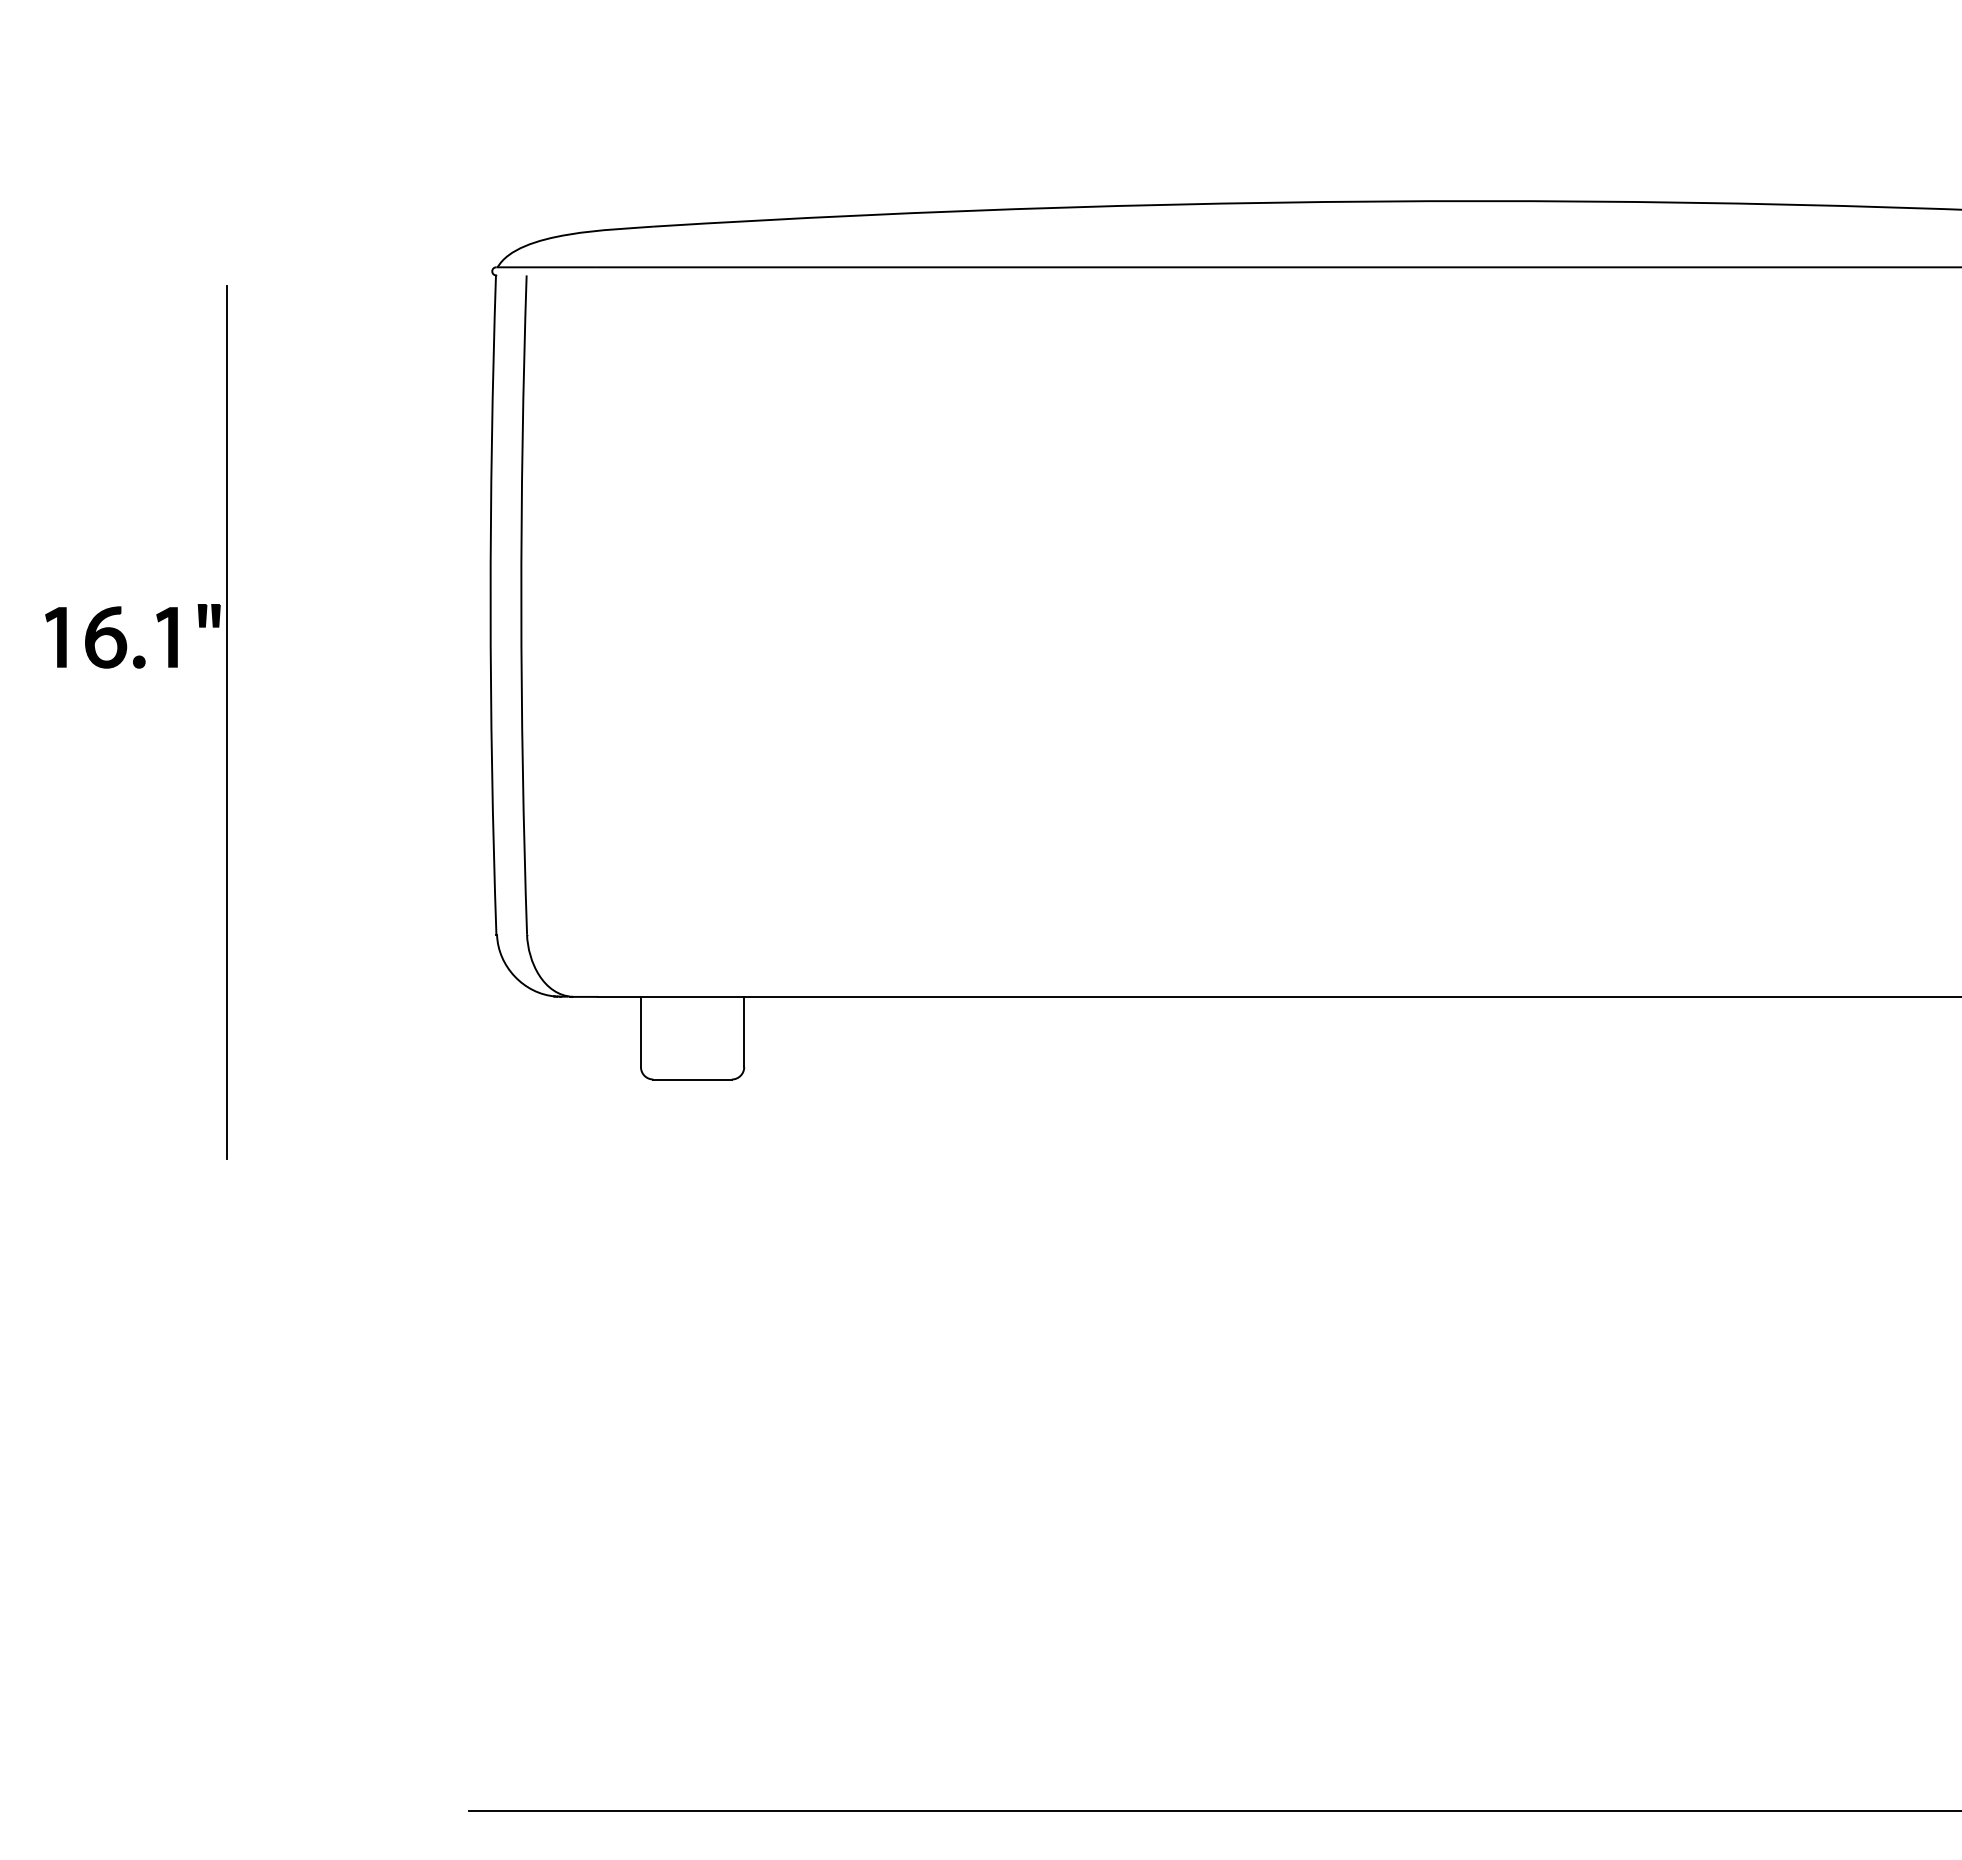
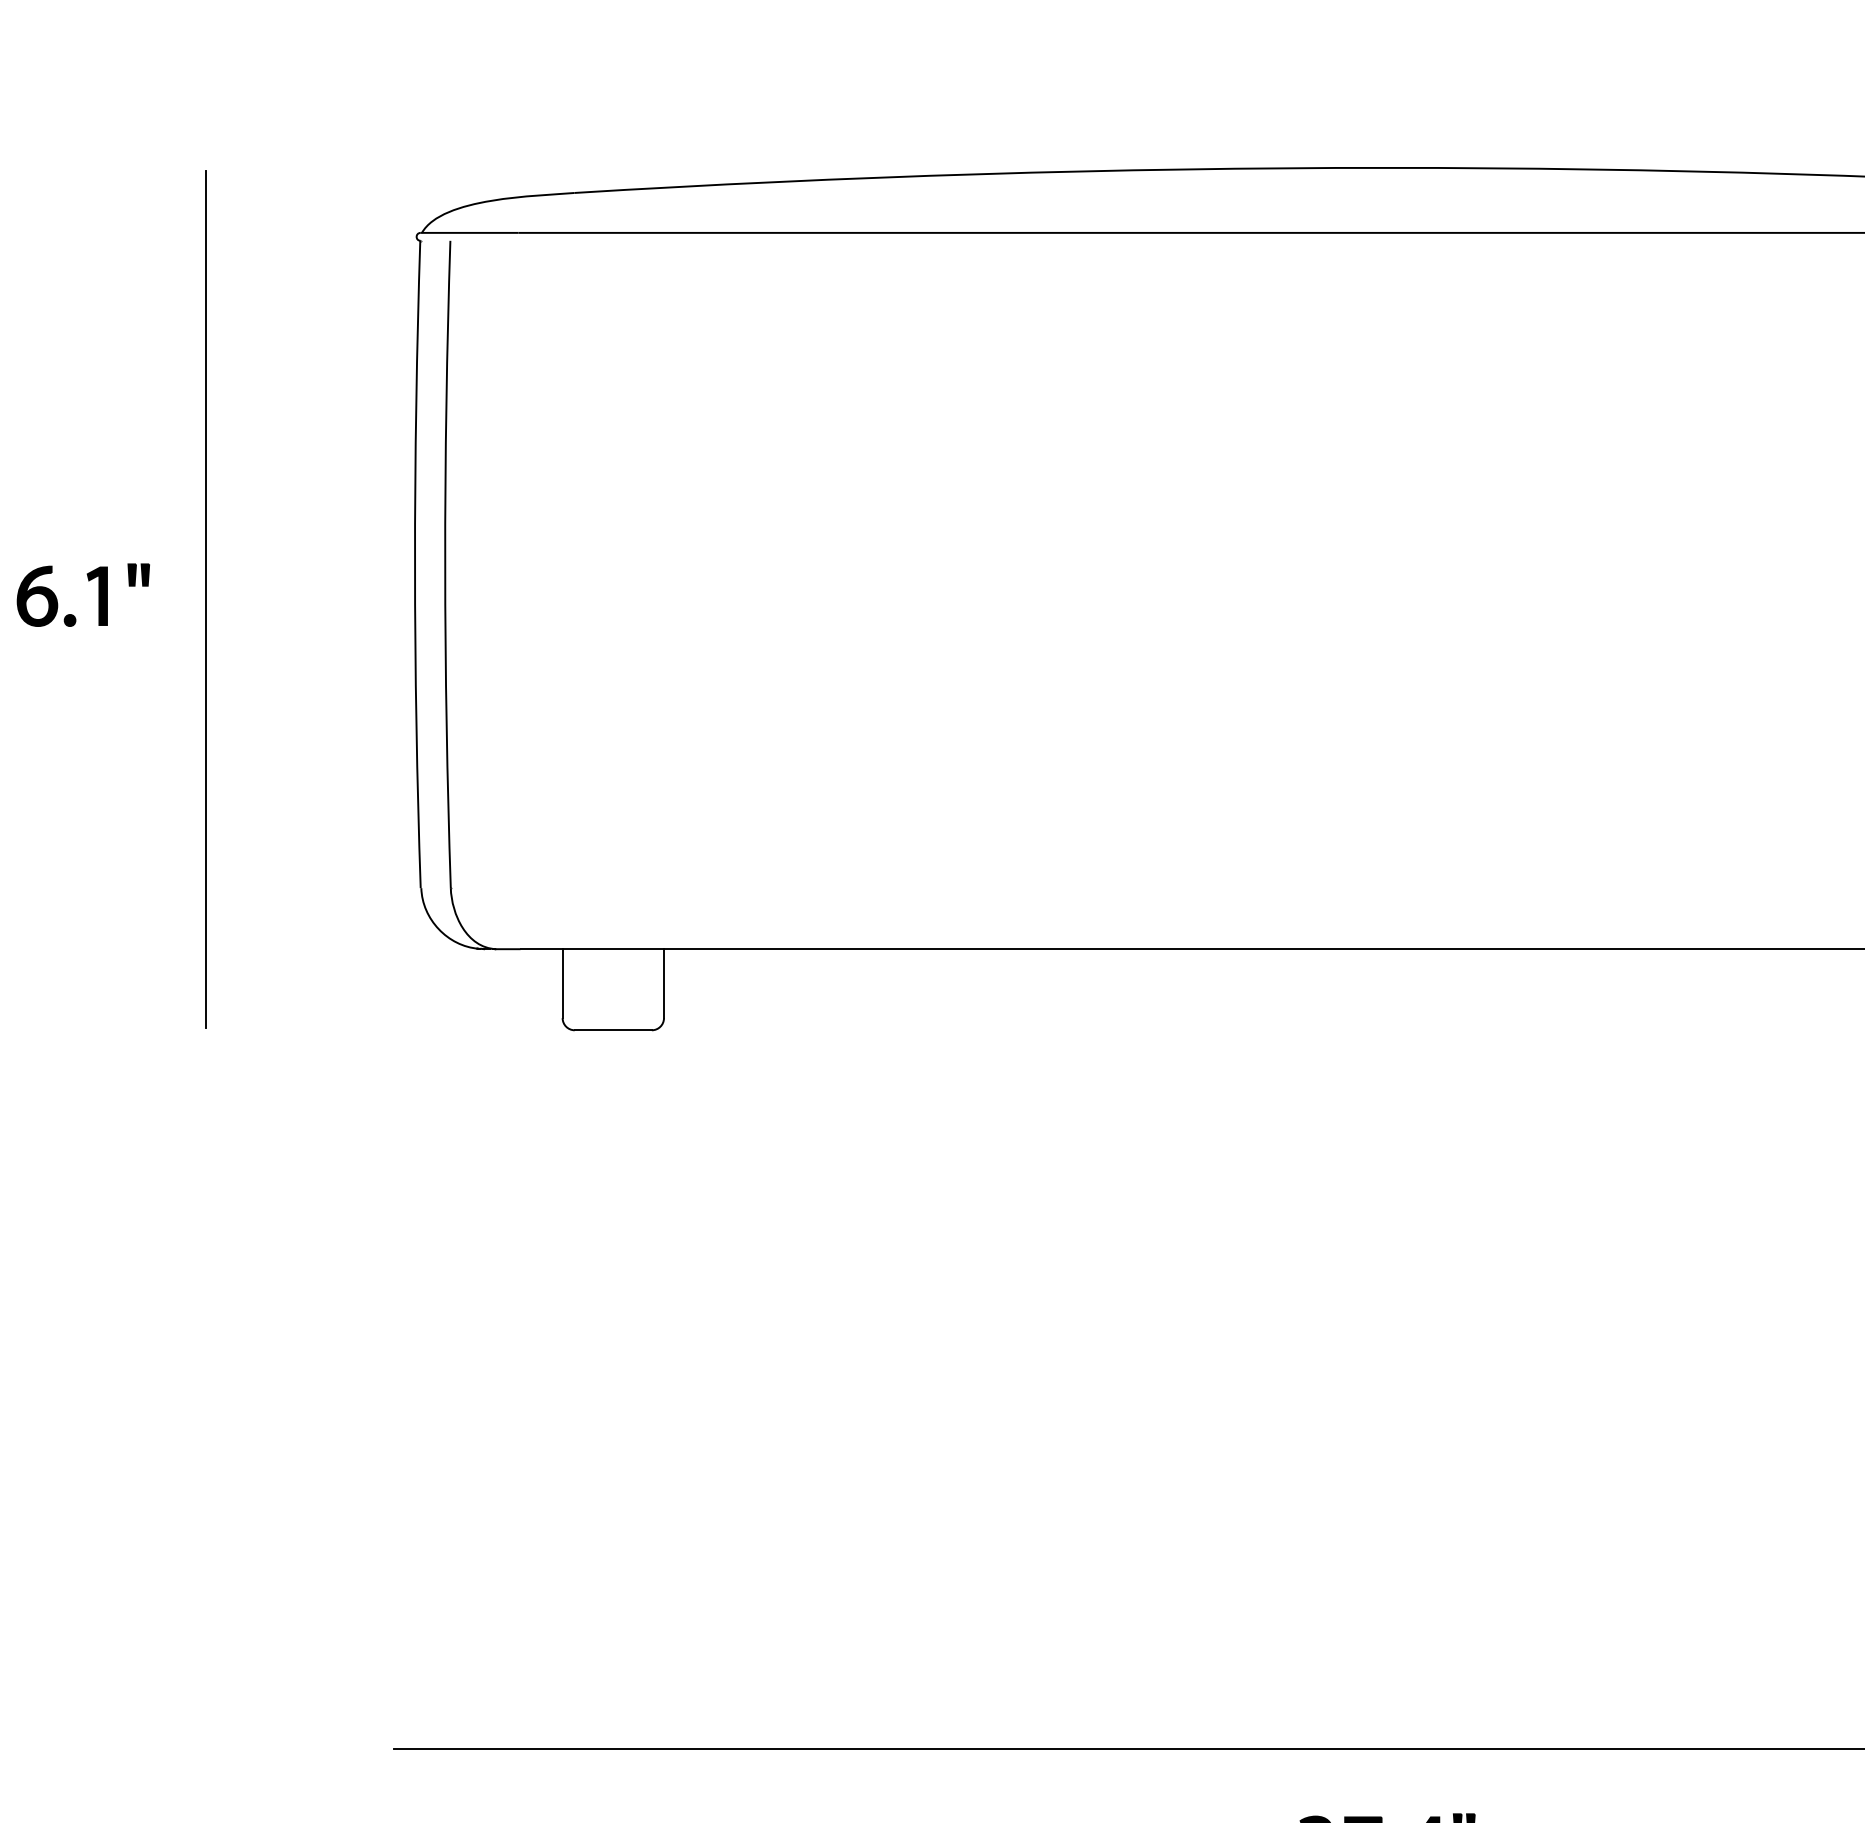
line: (226, 722) -> (205, 599), moved

